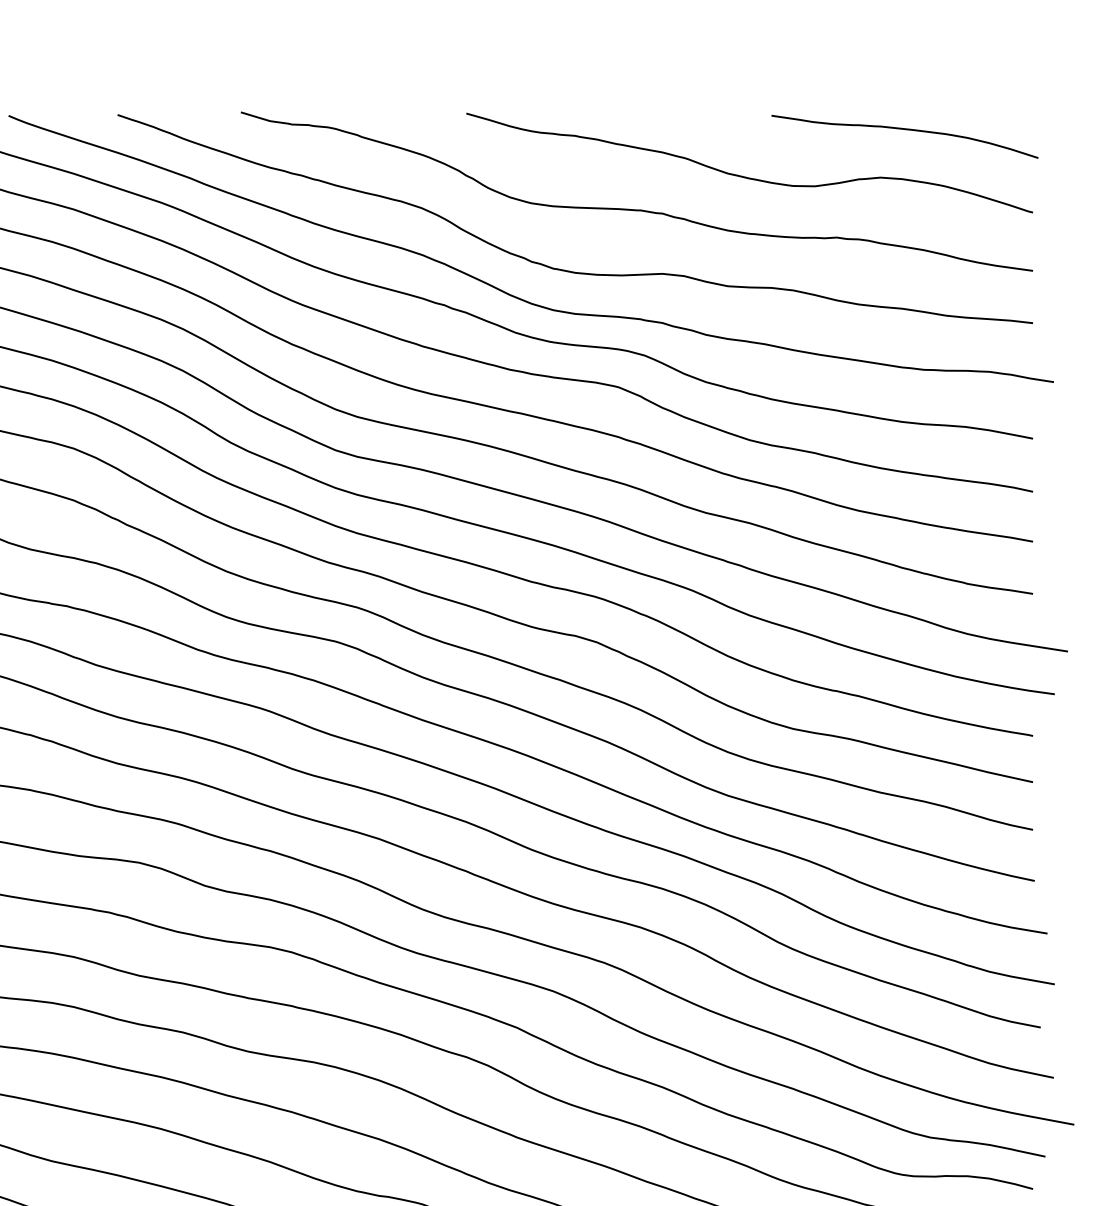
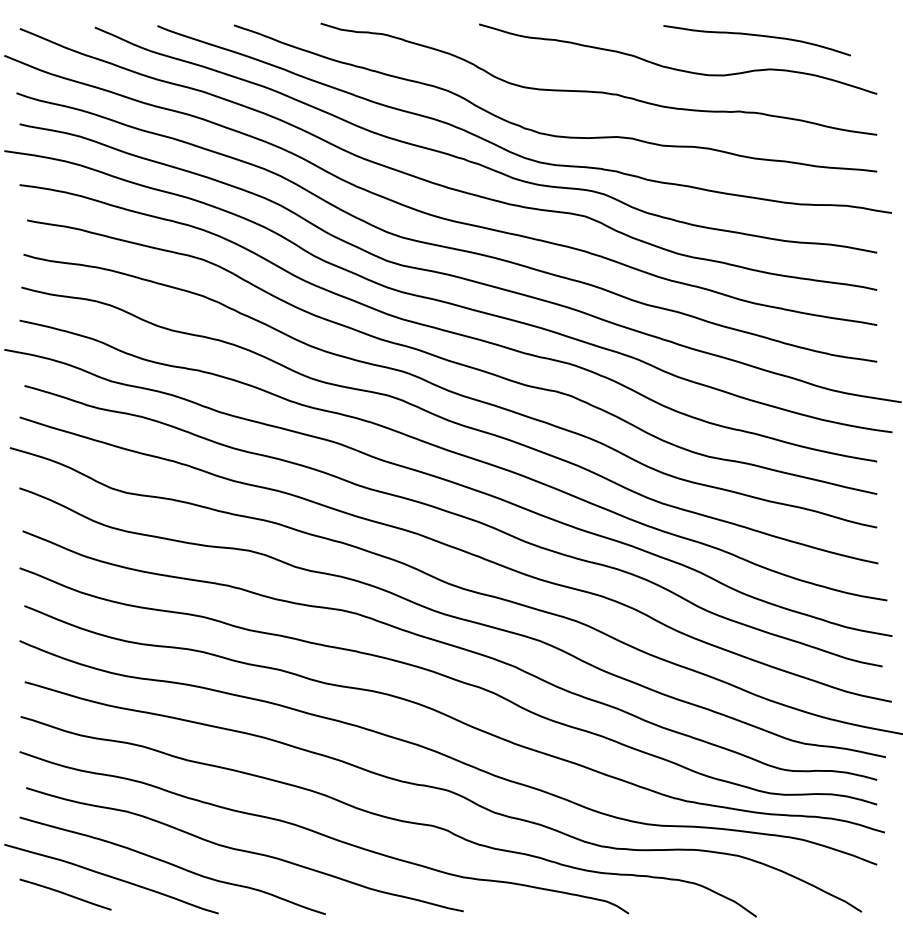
curve: (903, 130) -> (756, 36), moved

